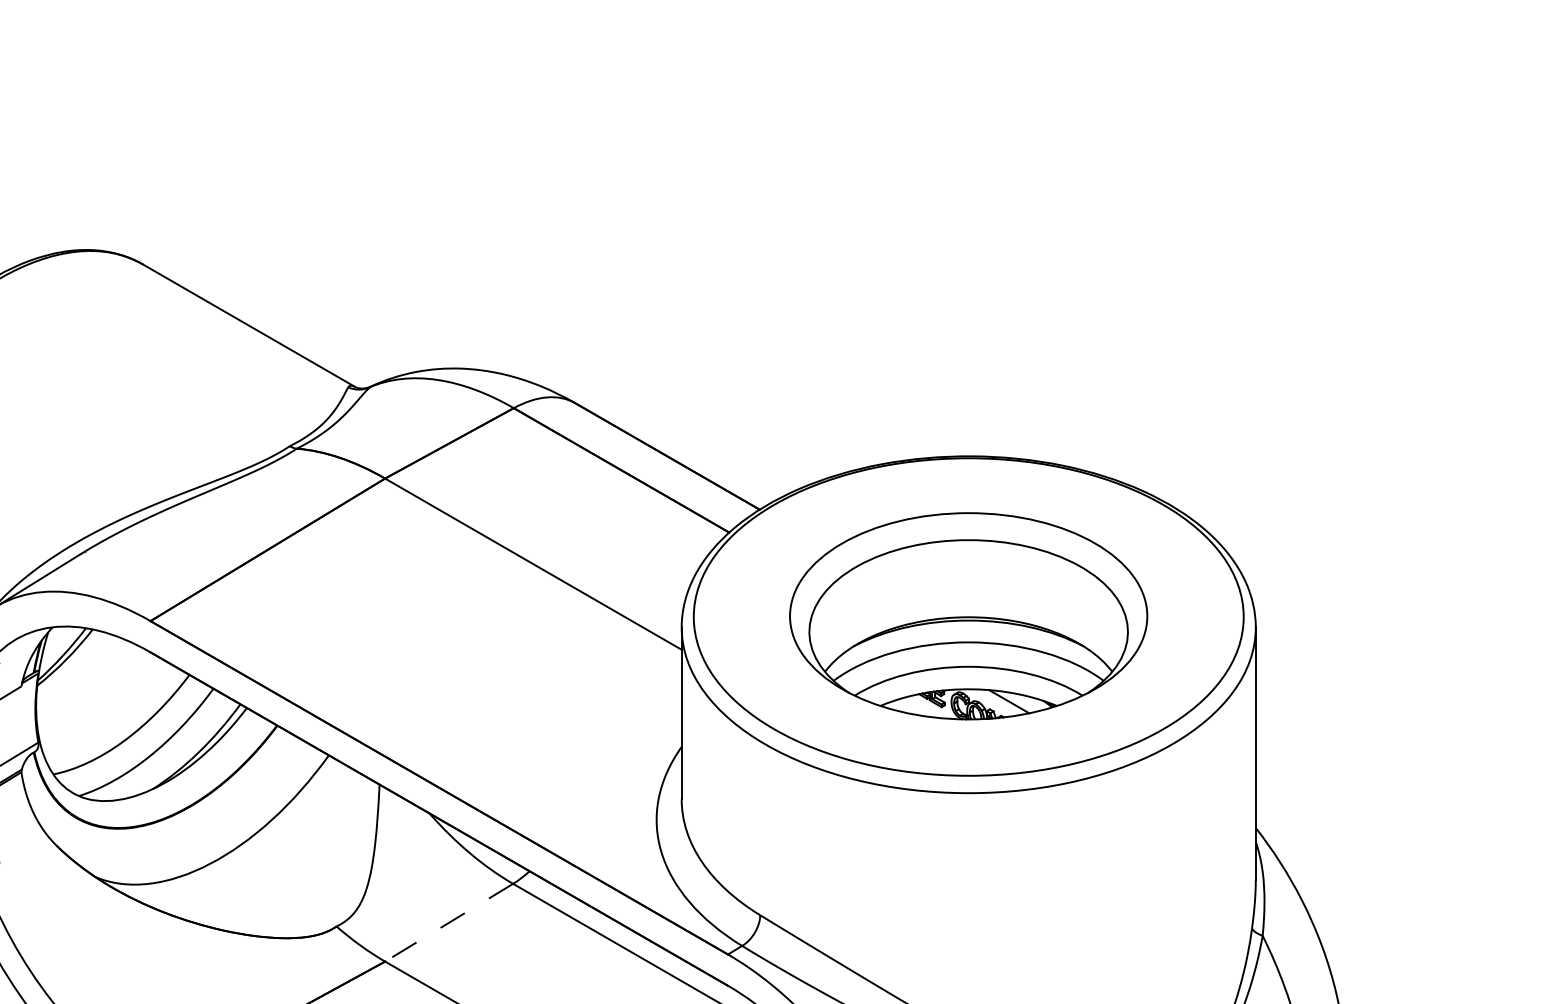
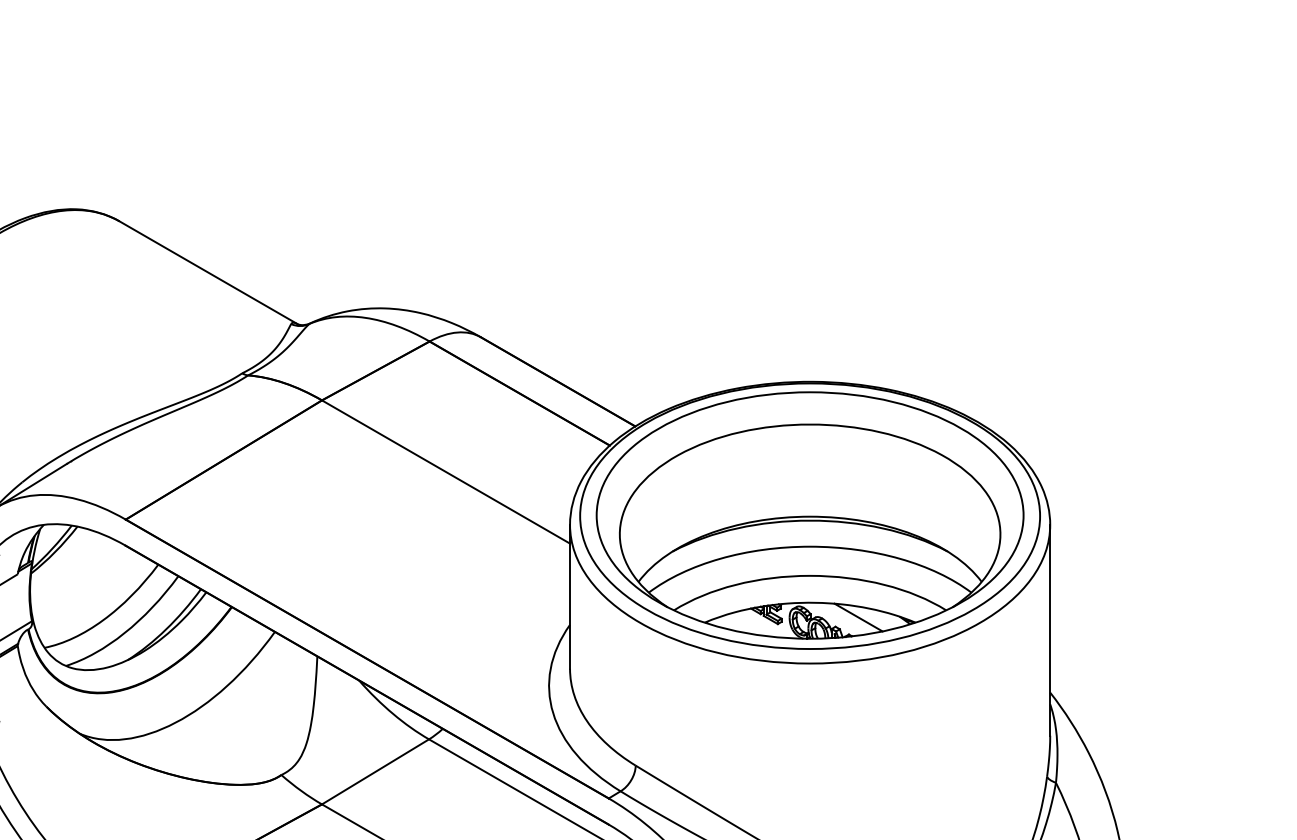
part: (968, 616) -> (809, 515), size x1.43
line: (449, 922) -> (375, 771), dashed -> solid

